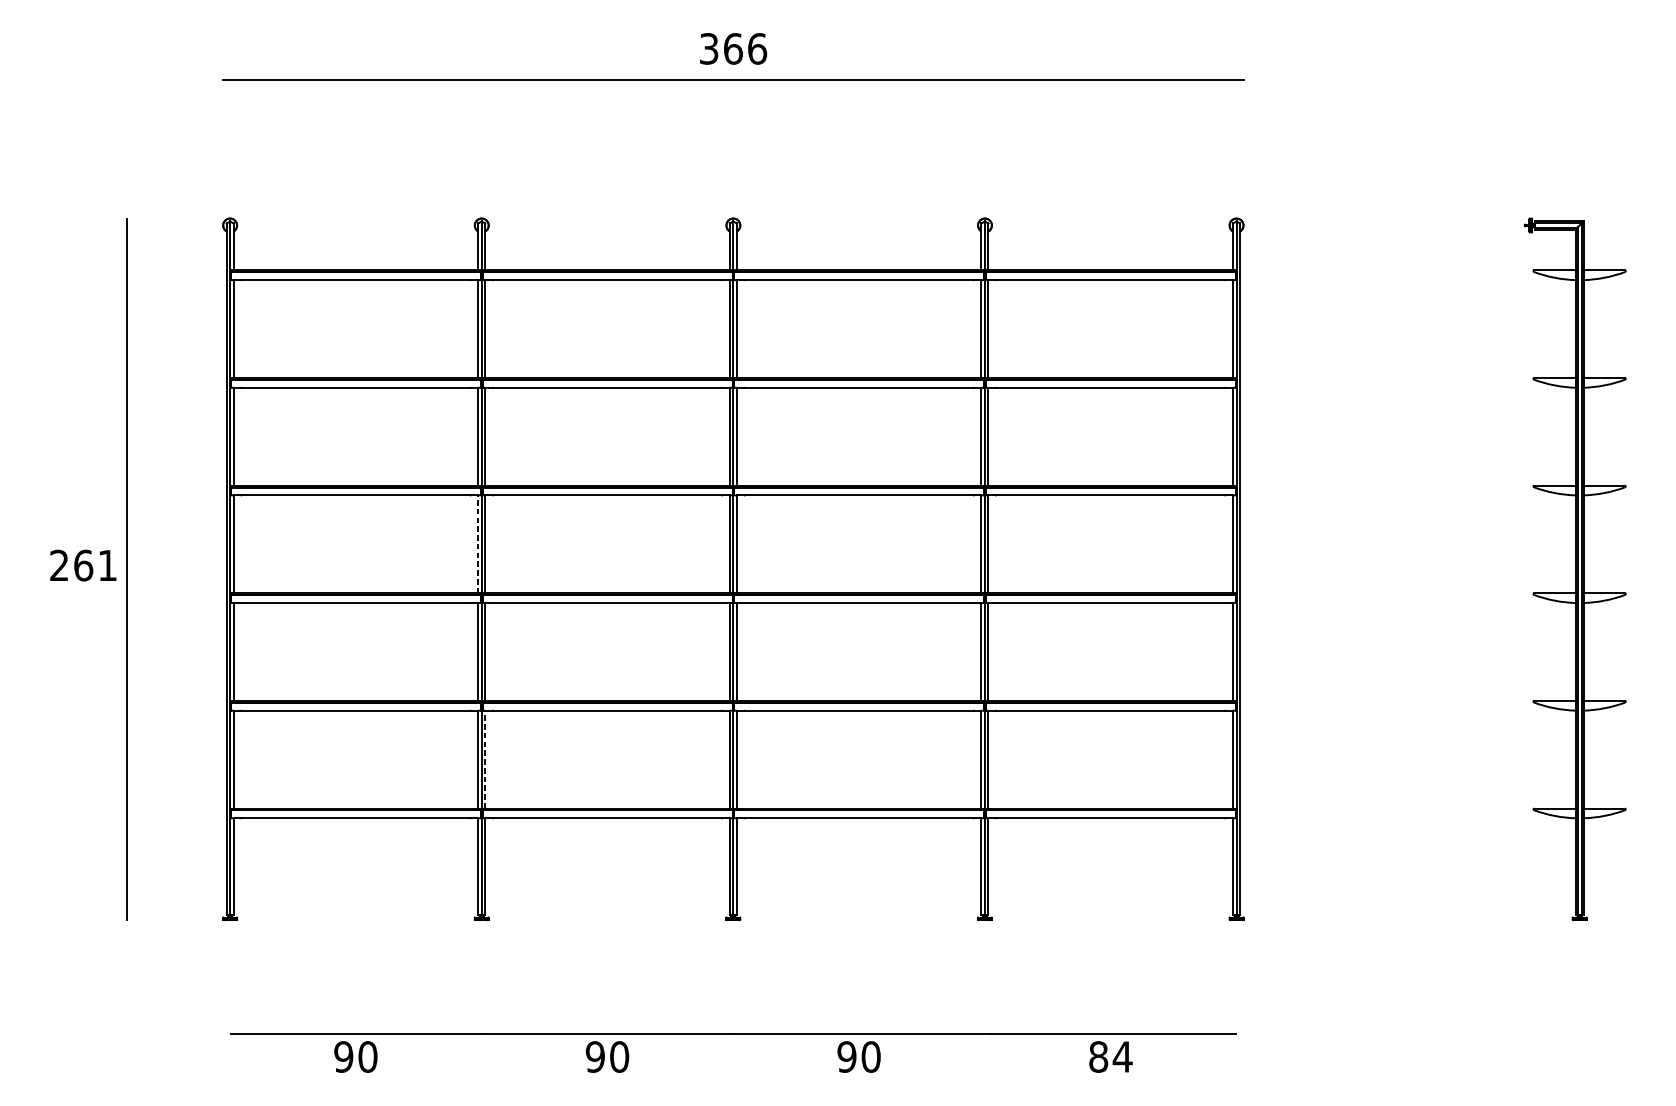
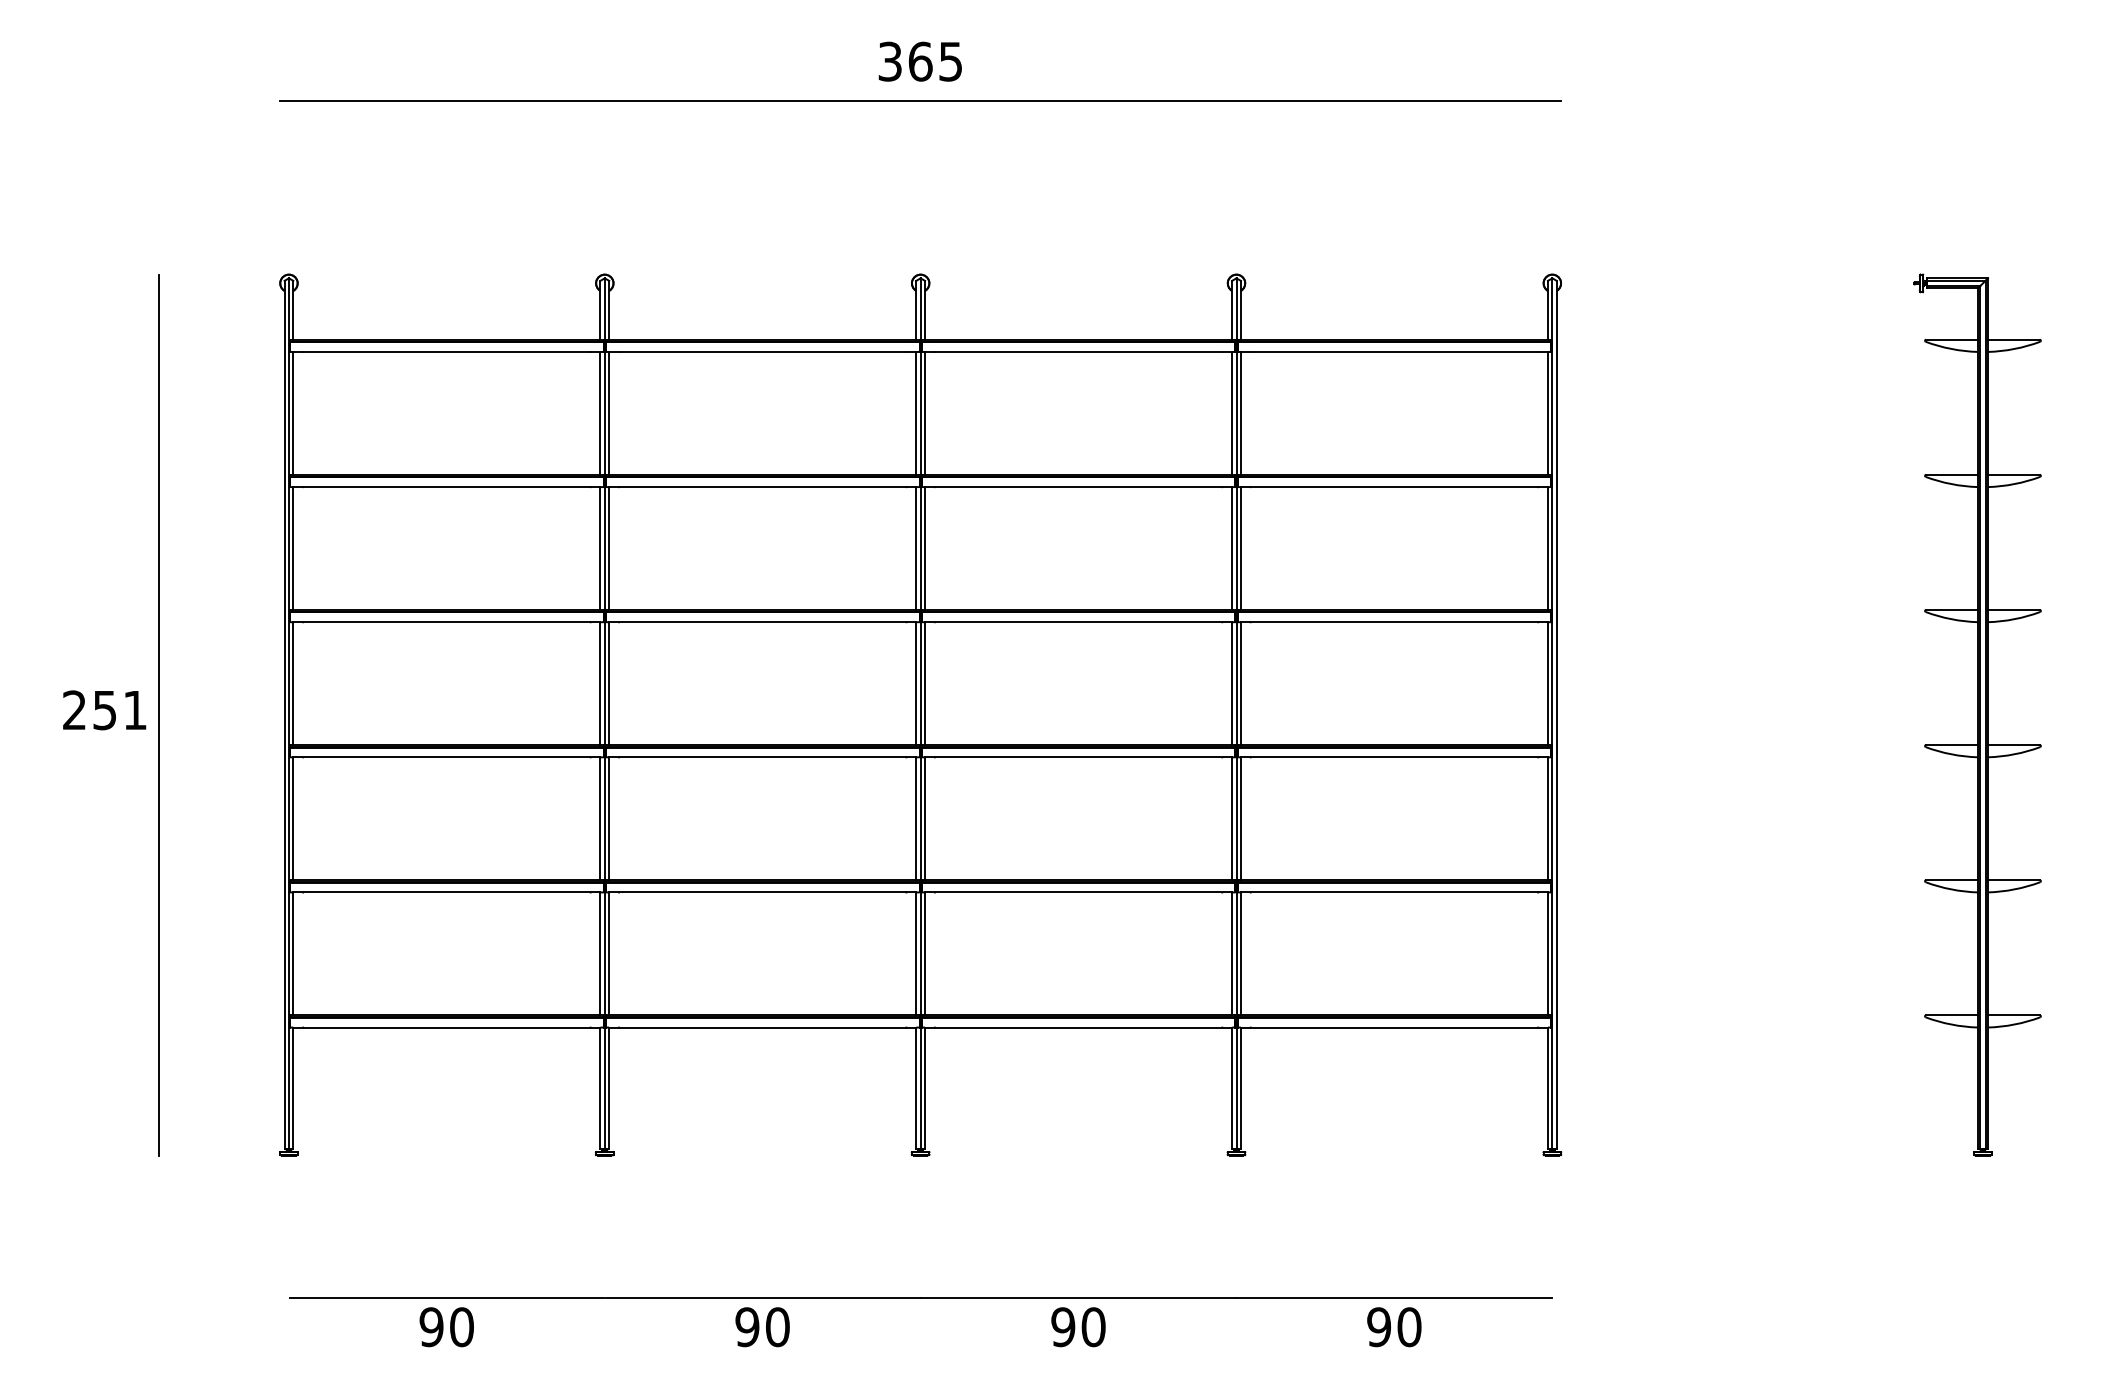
text: (757, 48) -> (951, 61), 366 -> 365
line: (478, 544) -> (600, 683), dashed -> solid
text: (84, 565) -> (105, 710), 261 -> 251
line: (485, 759) -> (609, 953), dashed -> solid
text: (1110, 1057) -> (1394, 1327), 84 -> 90

